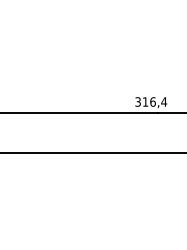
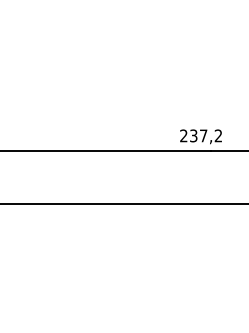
text: (151, 101) -> (201, 135), 316,4 -> 237,2

